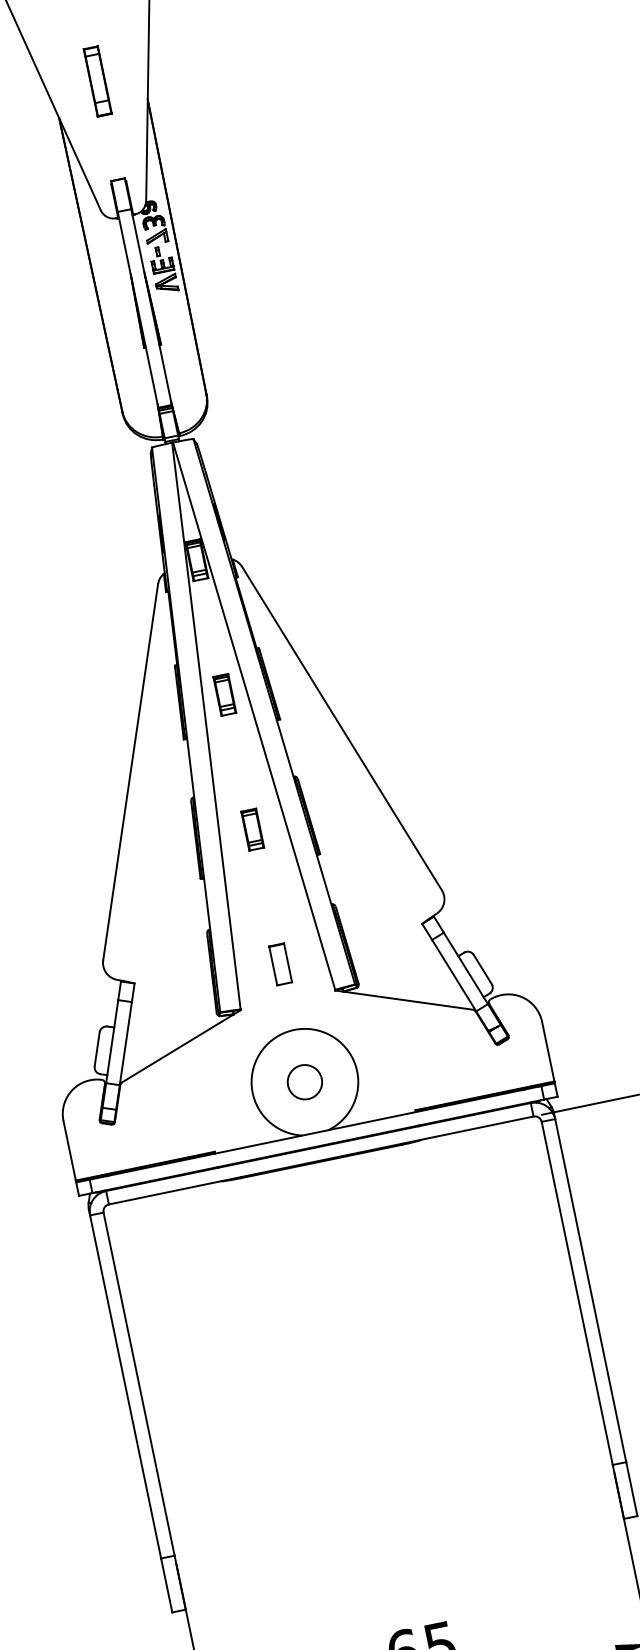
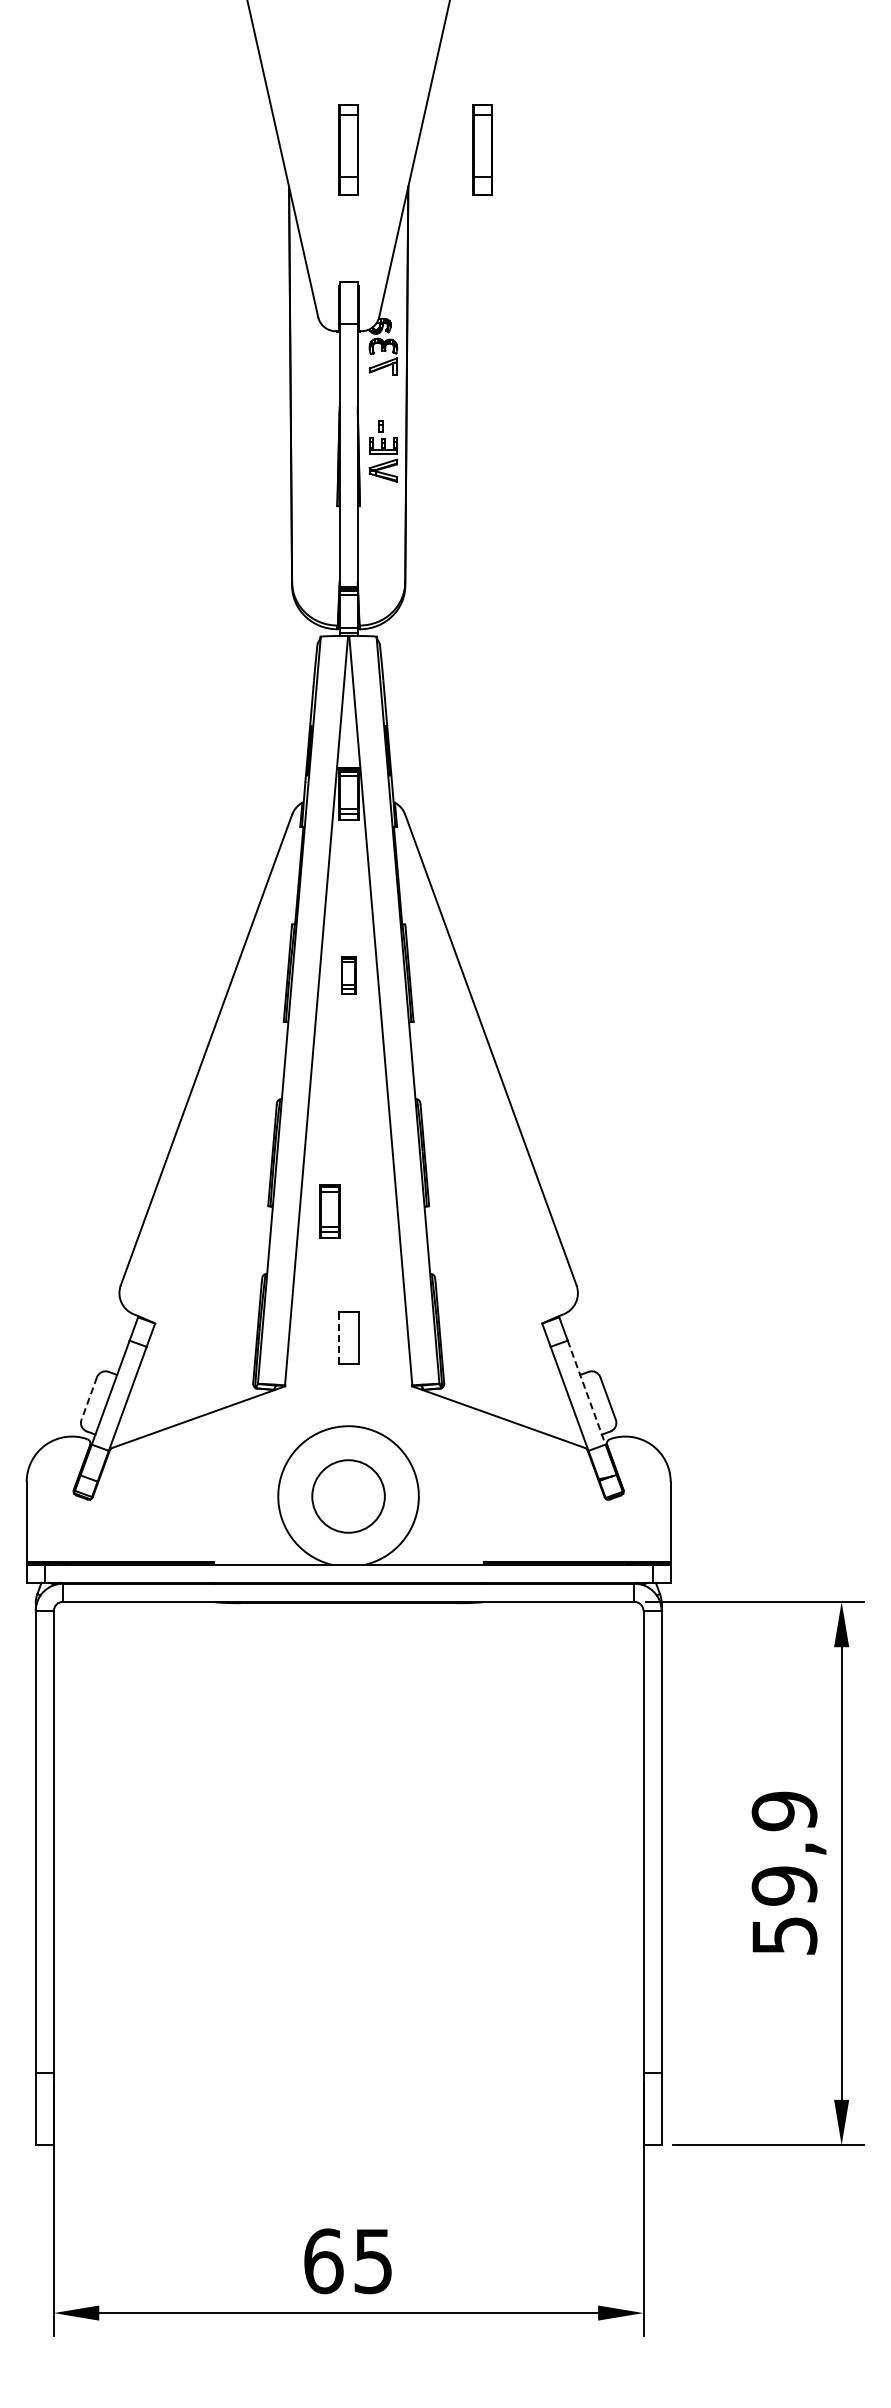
part: (197, 60) -> (482, 149), added
part: (163, 269) -> (382, 451), moved
part: (224, 695) -> (348, 975), size x0.7
part: (252, 829) -> (329, 1211), moved
line: (272, 965) -> (338, 1337), solid -> dashed
line: (465, 969) -> (586, 1393), solid -> dashed
line: (97, 1049) -> (89, 1398), solid -> dashed
circle: (304, 1082) -> (348, 1496), size x1.6

